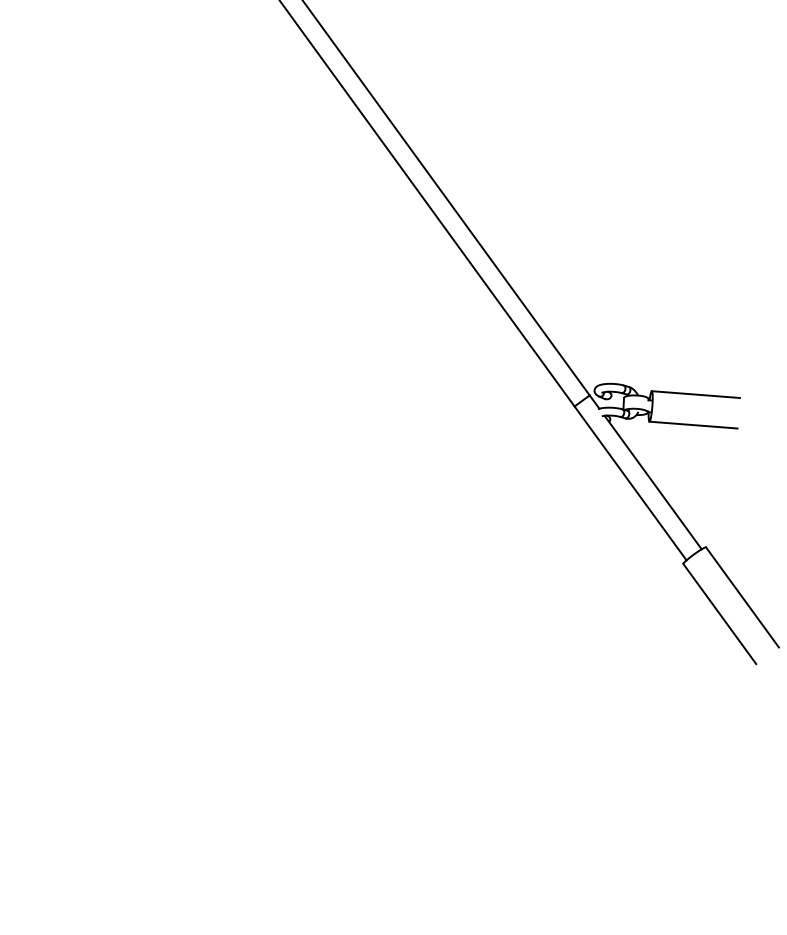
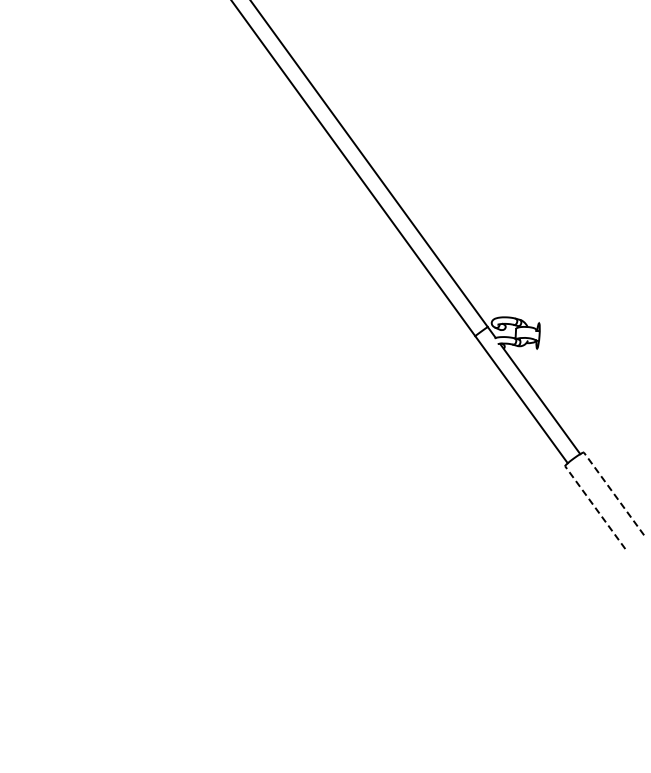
line: (695, 394) -> (575, 326), removed
line: (693, 425) -> (573, 351), removed
line: (741, 596) -> (613, 493), solid -> dashed
line: (718, 613) -> (594, 507), solid -> dashed

